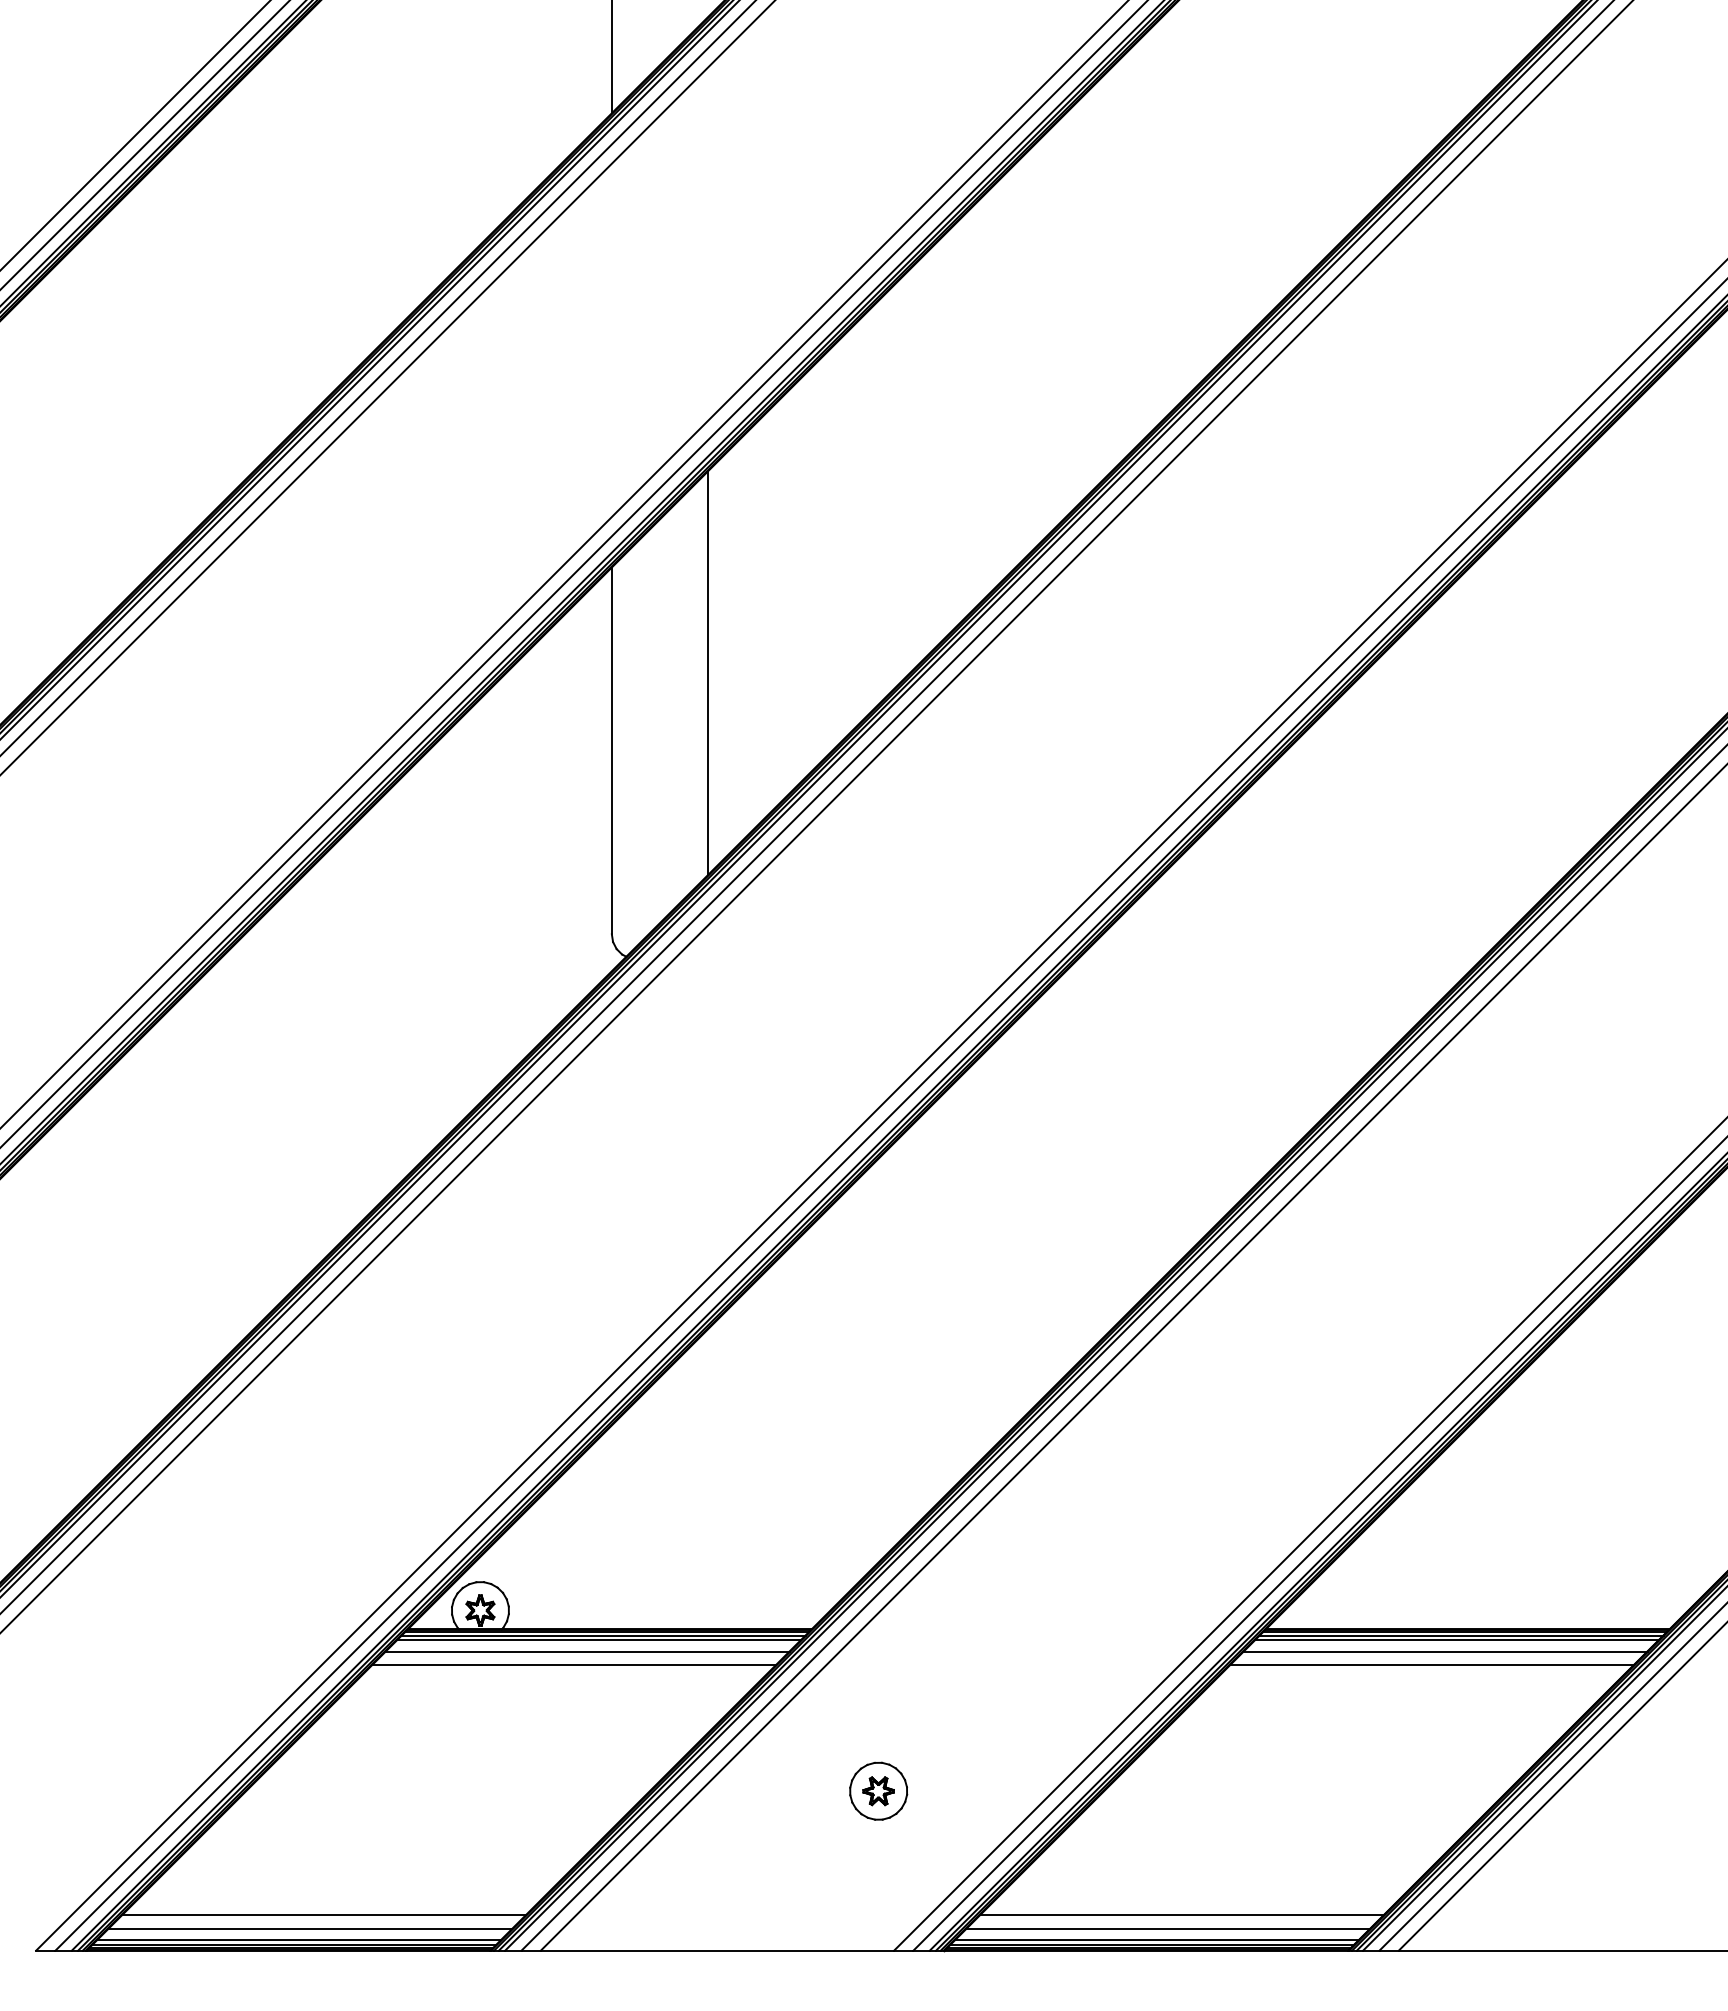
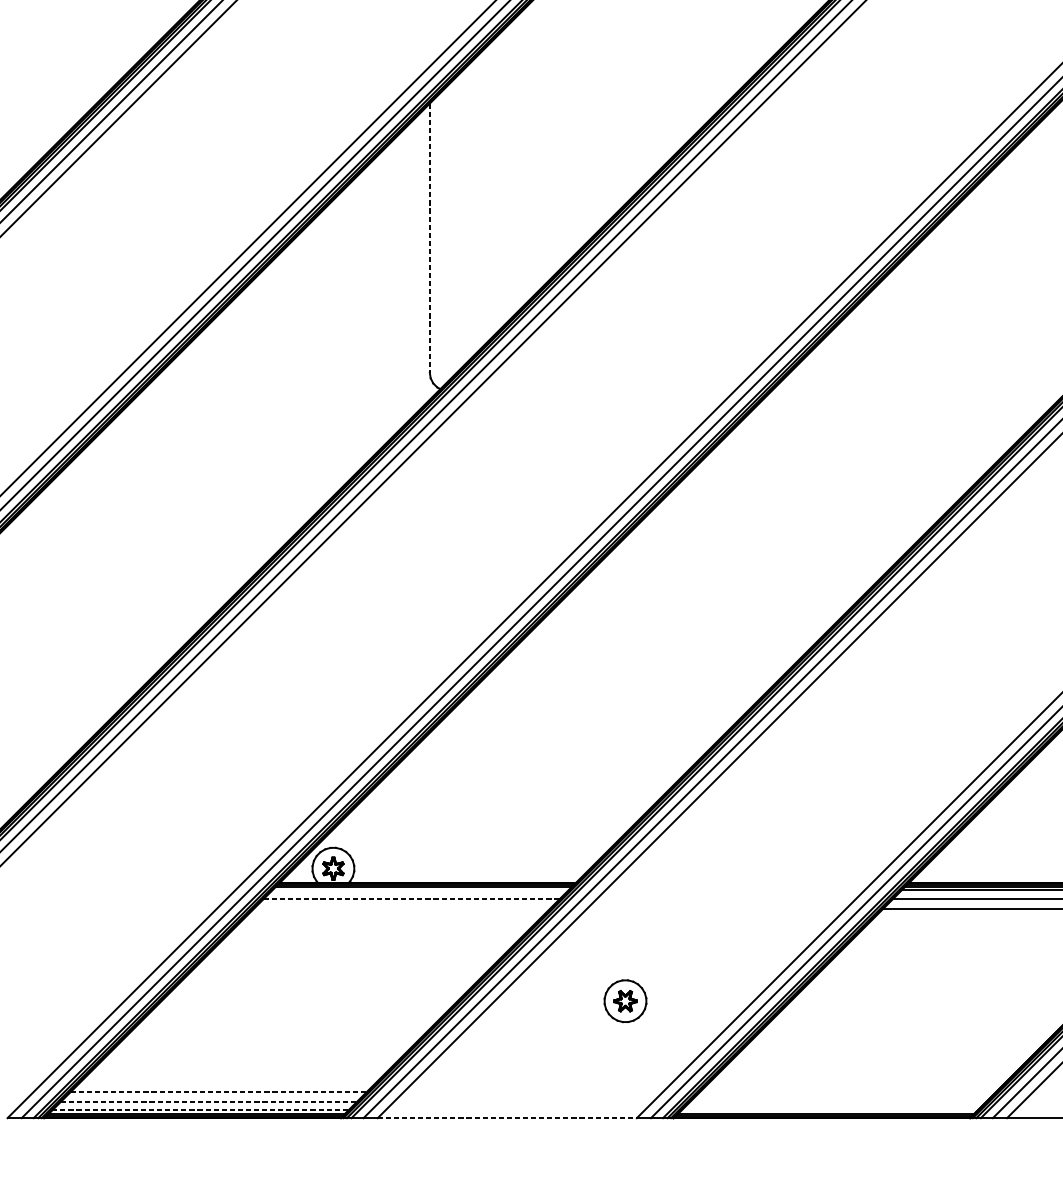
line: (708, 672) -> (500, 180), removed
line: (611, 751) -> (429, 238), solid -> dashed
line: (599, 1639) -> (420, 889), removed
line: (587, 1651) -> (411, 898), solid -> dashed
line: (573, 1665) -> (401, 908), removed
line: (324, 1914) -> (219, 1091), solid -> dashed
line: (1182, 1914) -> (848, 1091), removed
line: (310, 1928) -> (208, 1101), solid -> dashed
line: (1168, 1928) -> (838, 1101), removed
line: (298, 1940) -> (199, 1110), solid -> dashed
line: (1156, 1940) -> (829, 1110), removed
line: (717, 1950) -> (507, 1118), solid -> dashed

